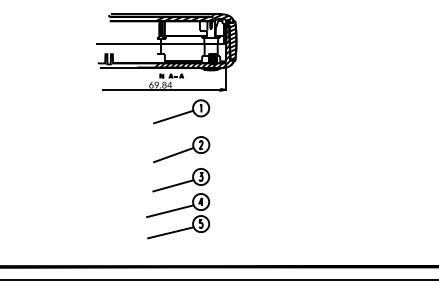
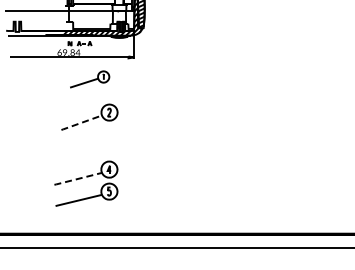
part: (181, 111) -> (89, 79), size x0.7
line: (173, 155) -> (81, 123), solid -> dashed
part: (181, 180) -> (89, 148), removed
line: (169, 211) -> (77, 179), solid -> dashed

